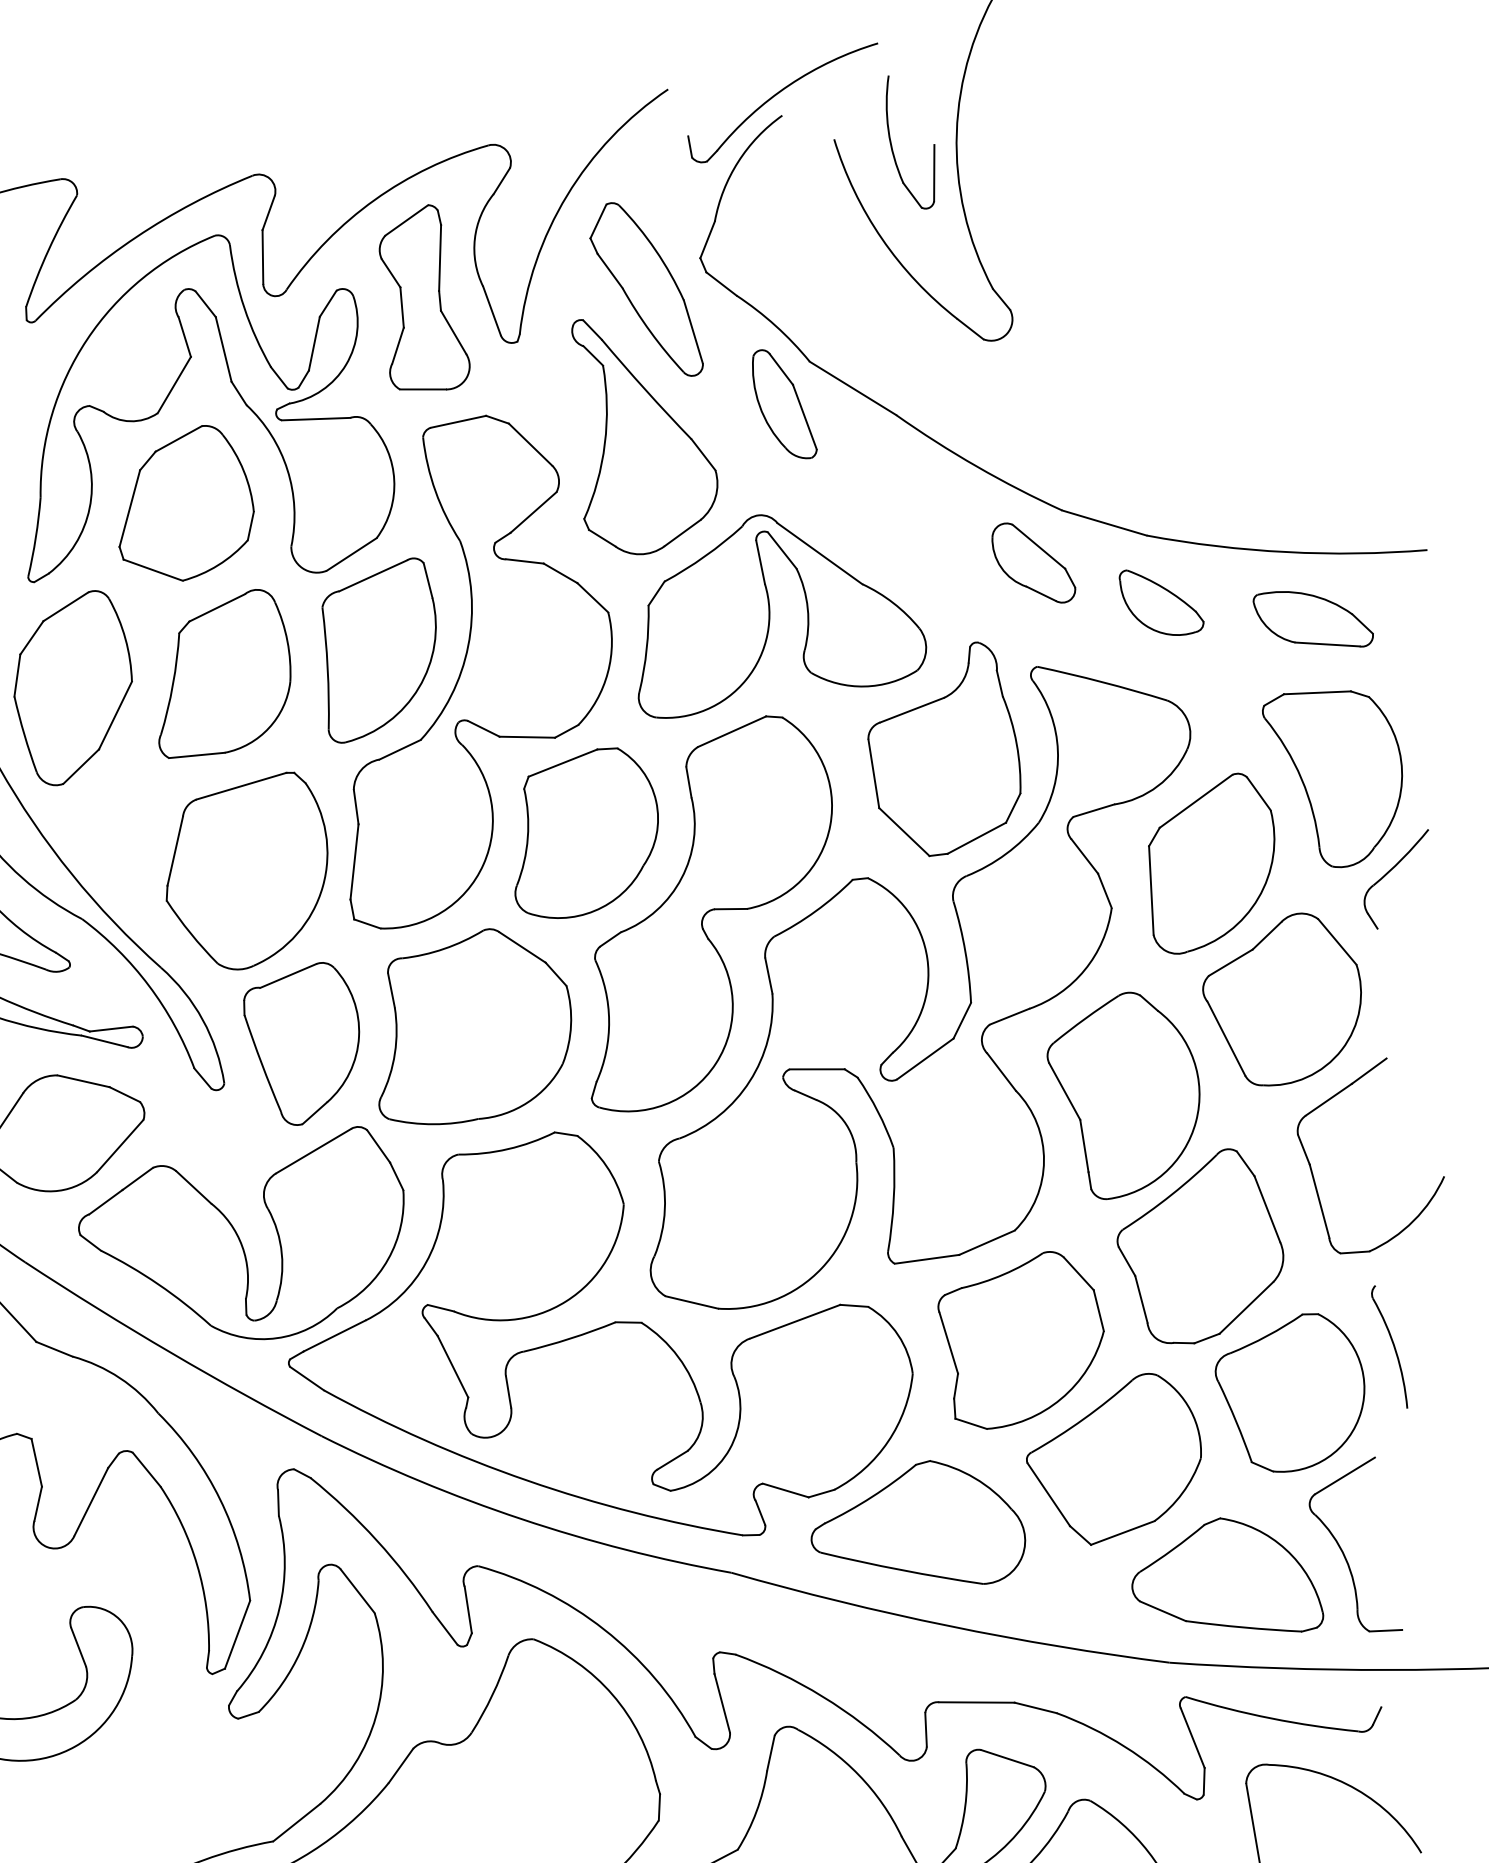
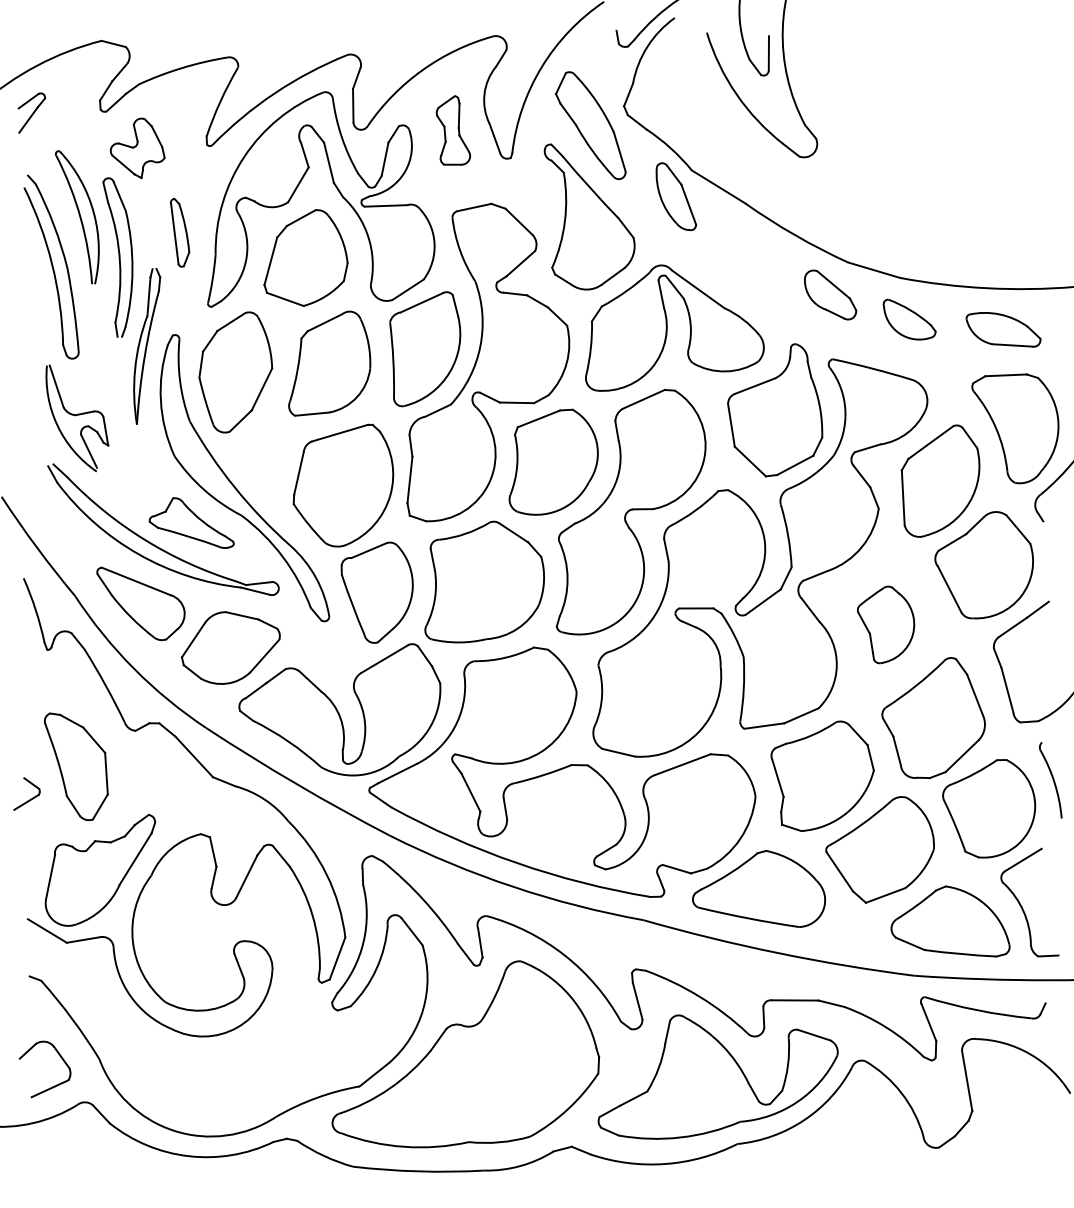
part: (424, 297) -> (453, 130), size x0.6
part: (1122, 1095) -> (885, 624), size x0.6

